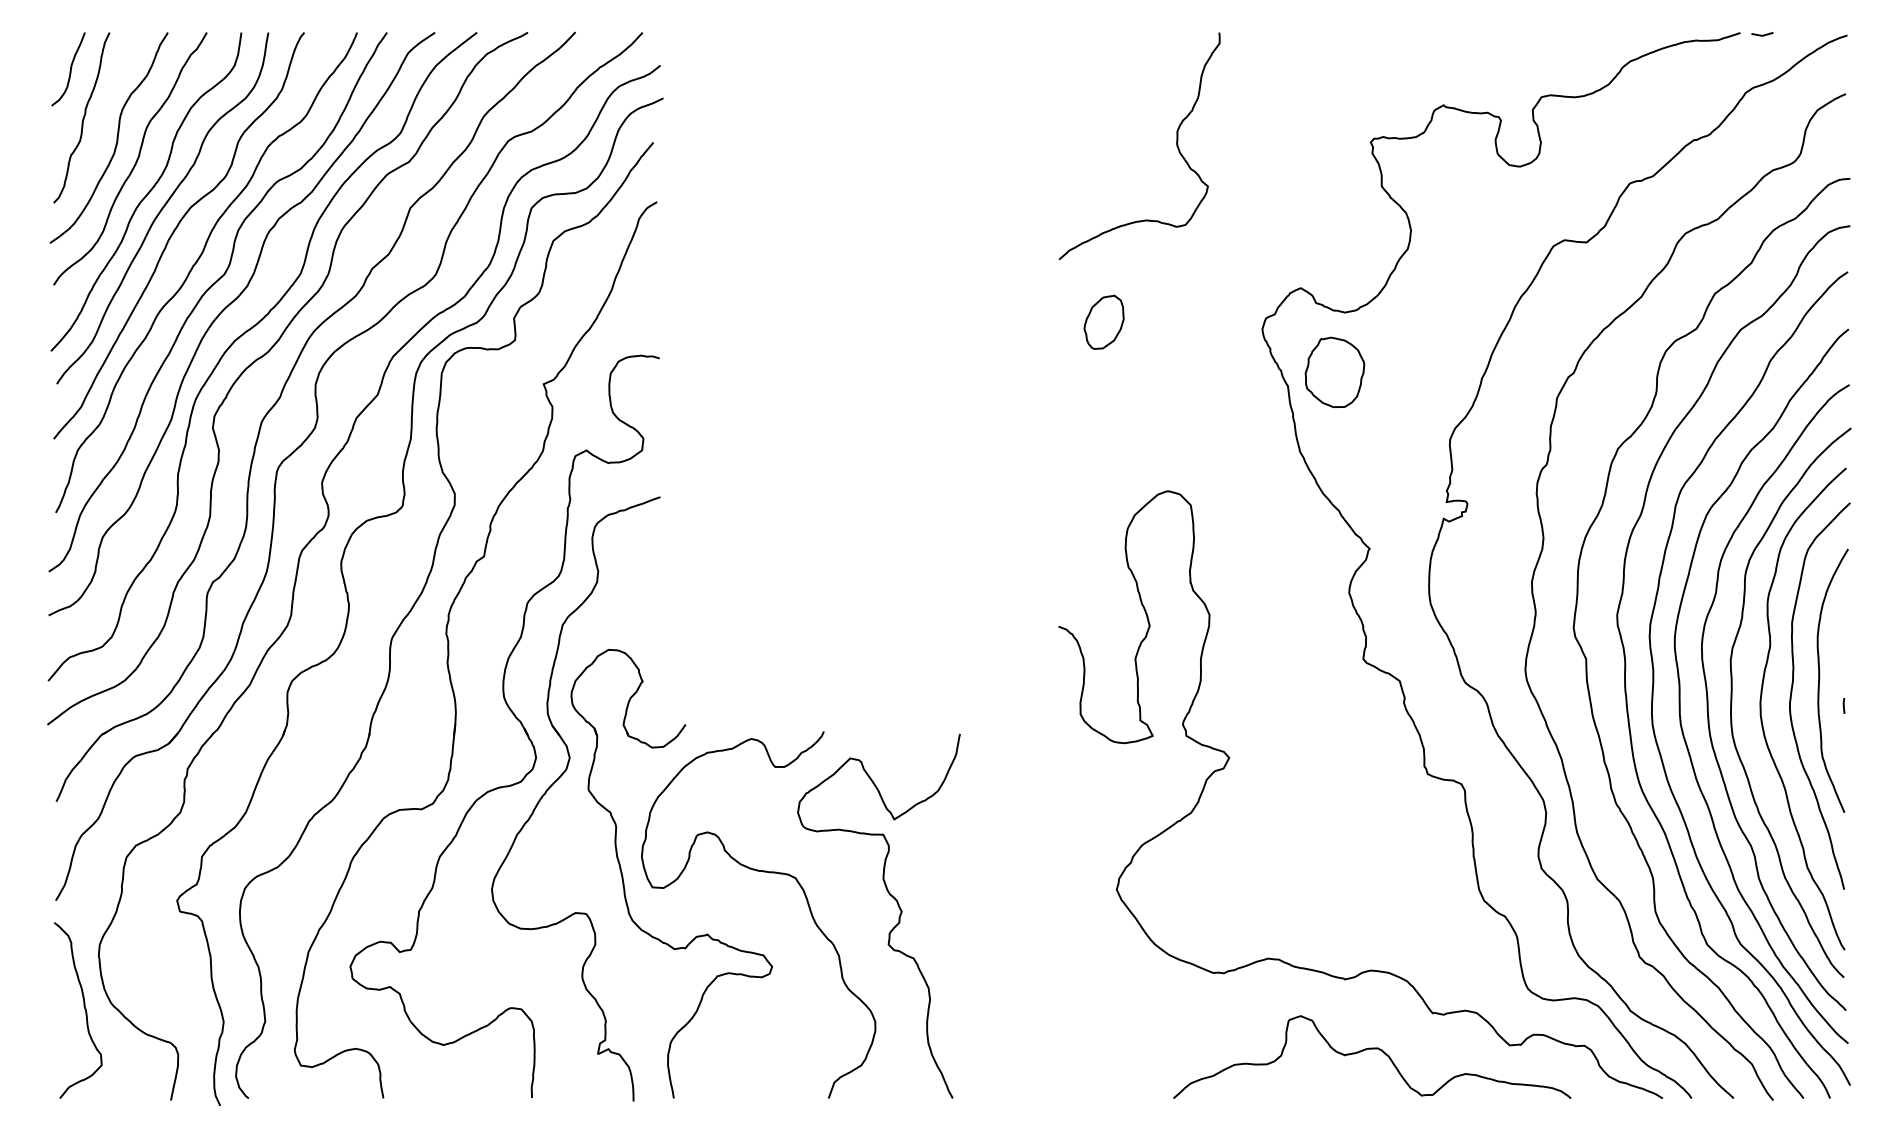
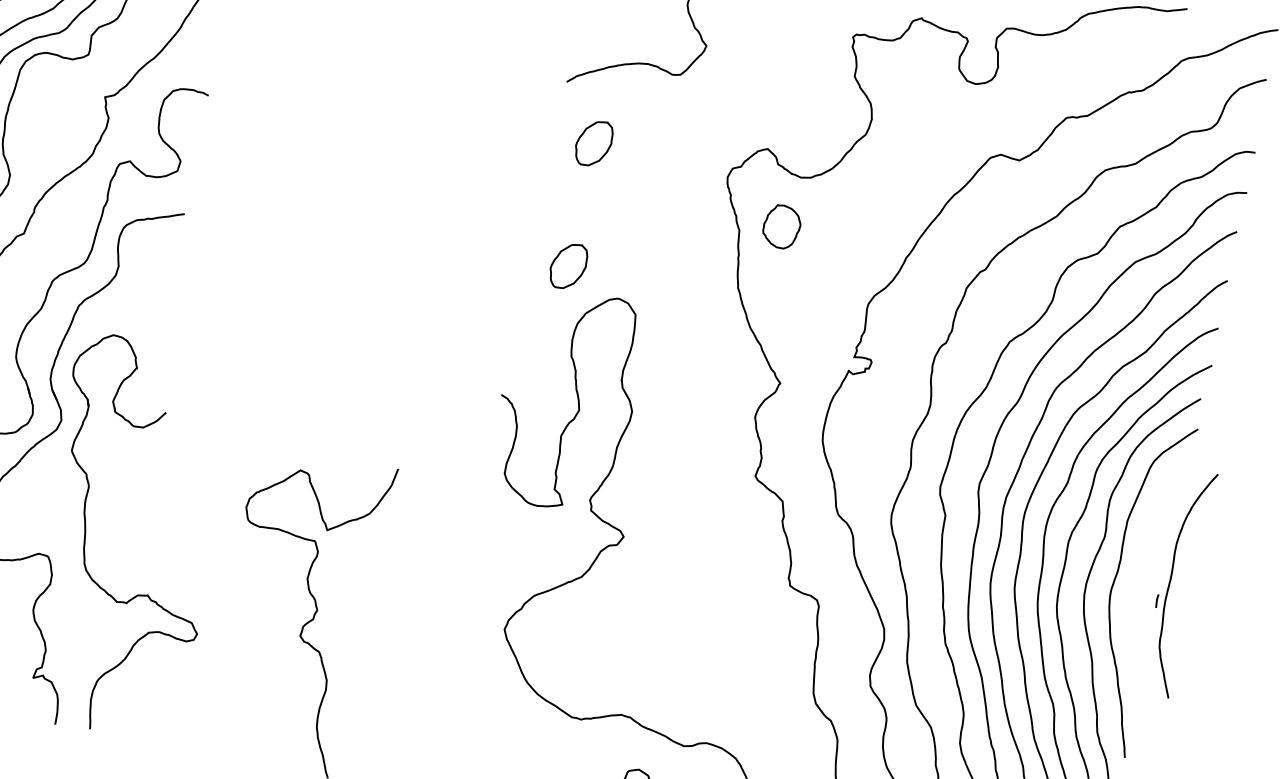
line: (1762, 34) -> (1206, 14), removed
part: (1334, 371) -> (781, 226), size x0.7
part: (1103, 465) -> (568, 265), added
curve: (1820, 679) -> (1171, 580), moved
curve: (763, 872) -> (206, 552), removed

